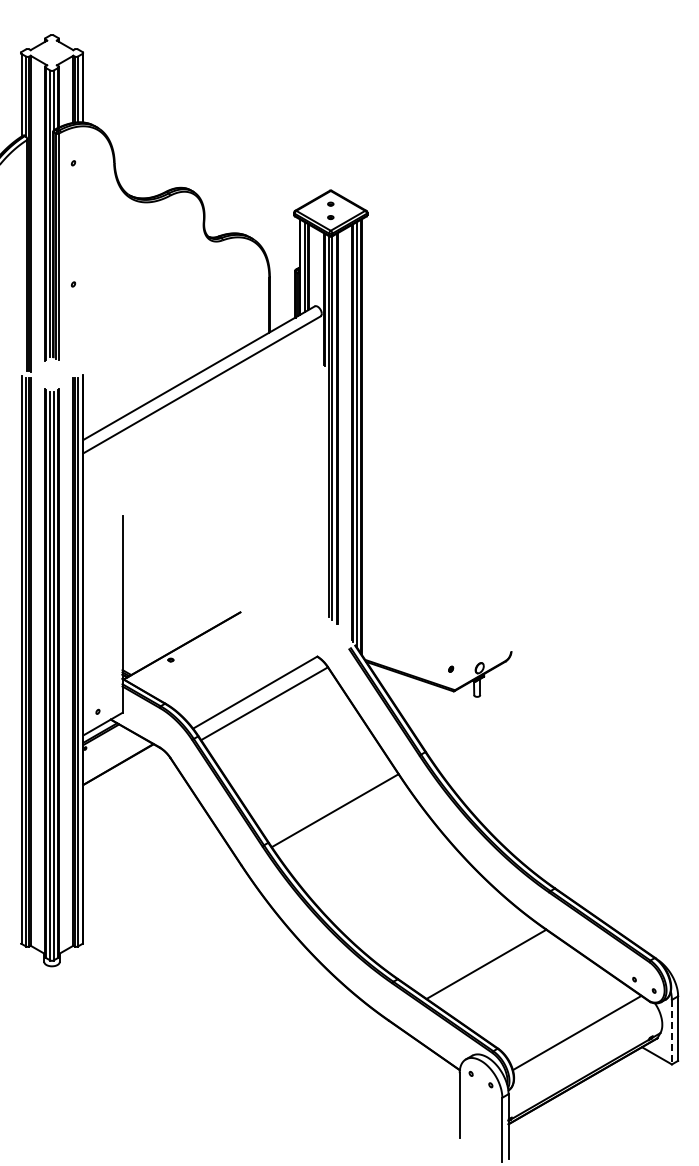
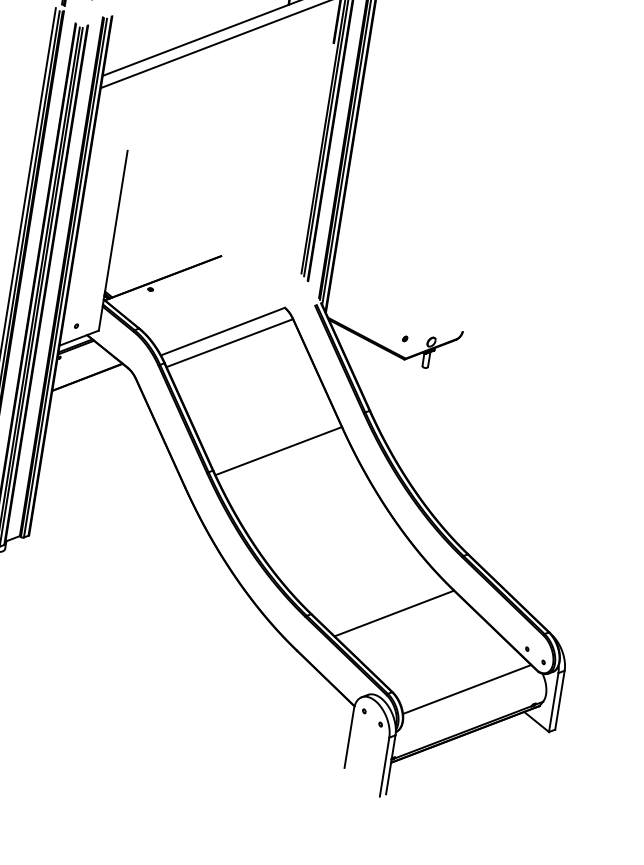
line: (671, 1032) -> (553, 702), dashed -> solid

